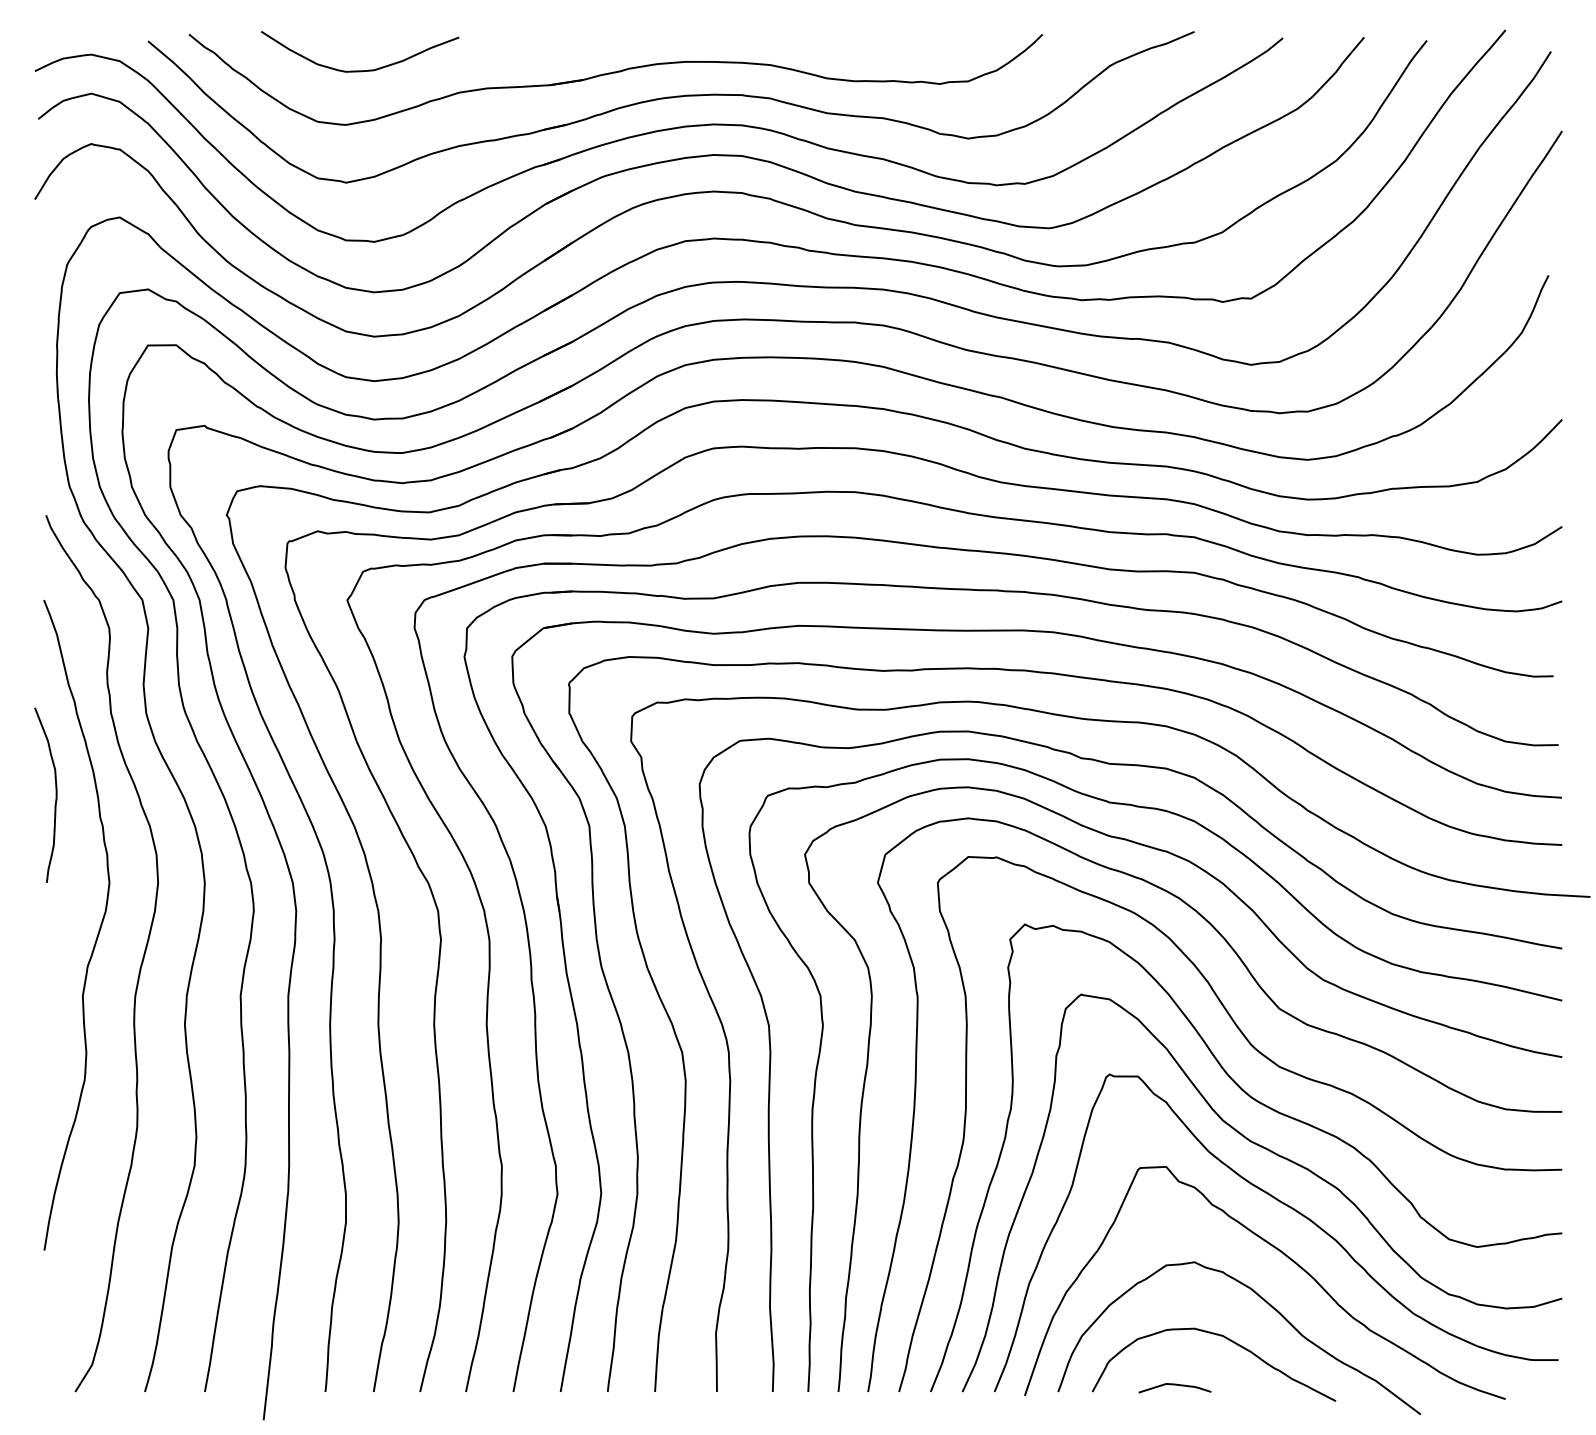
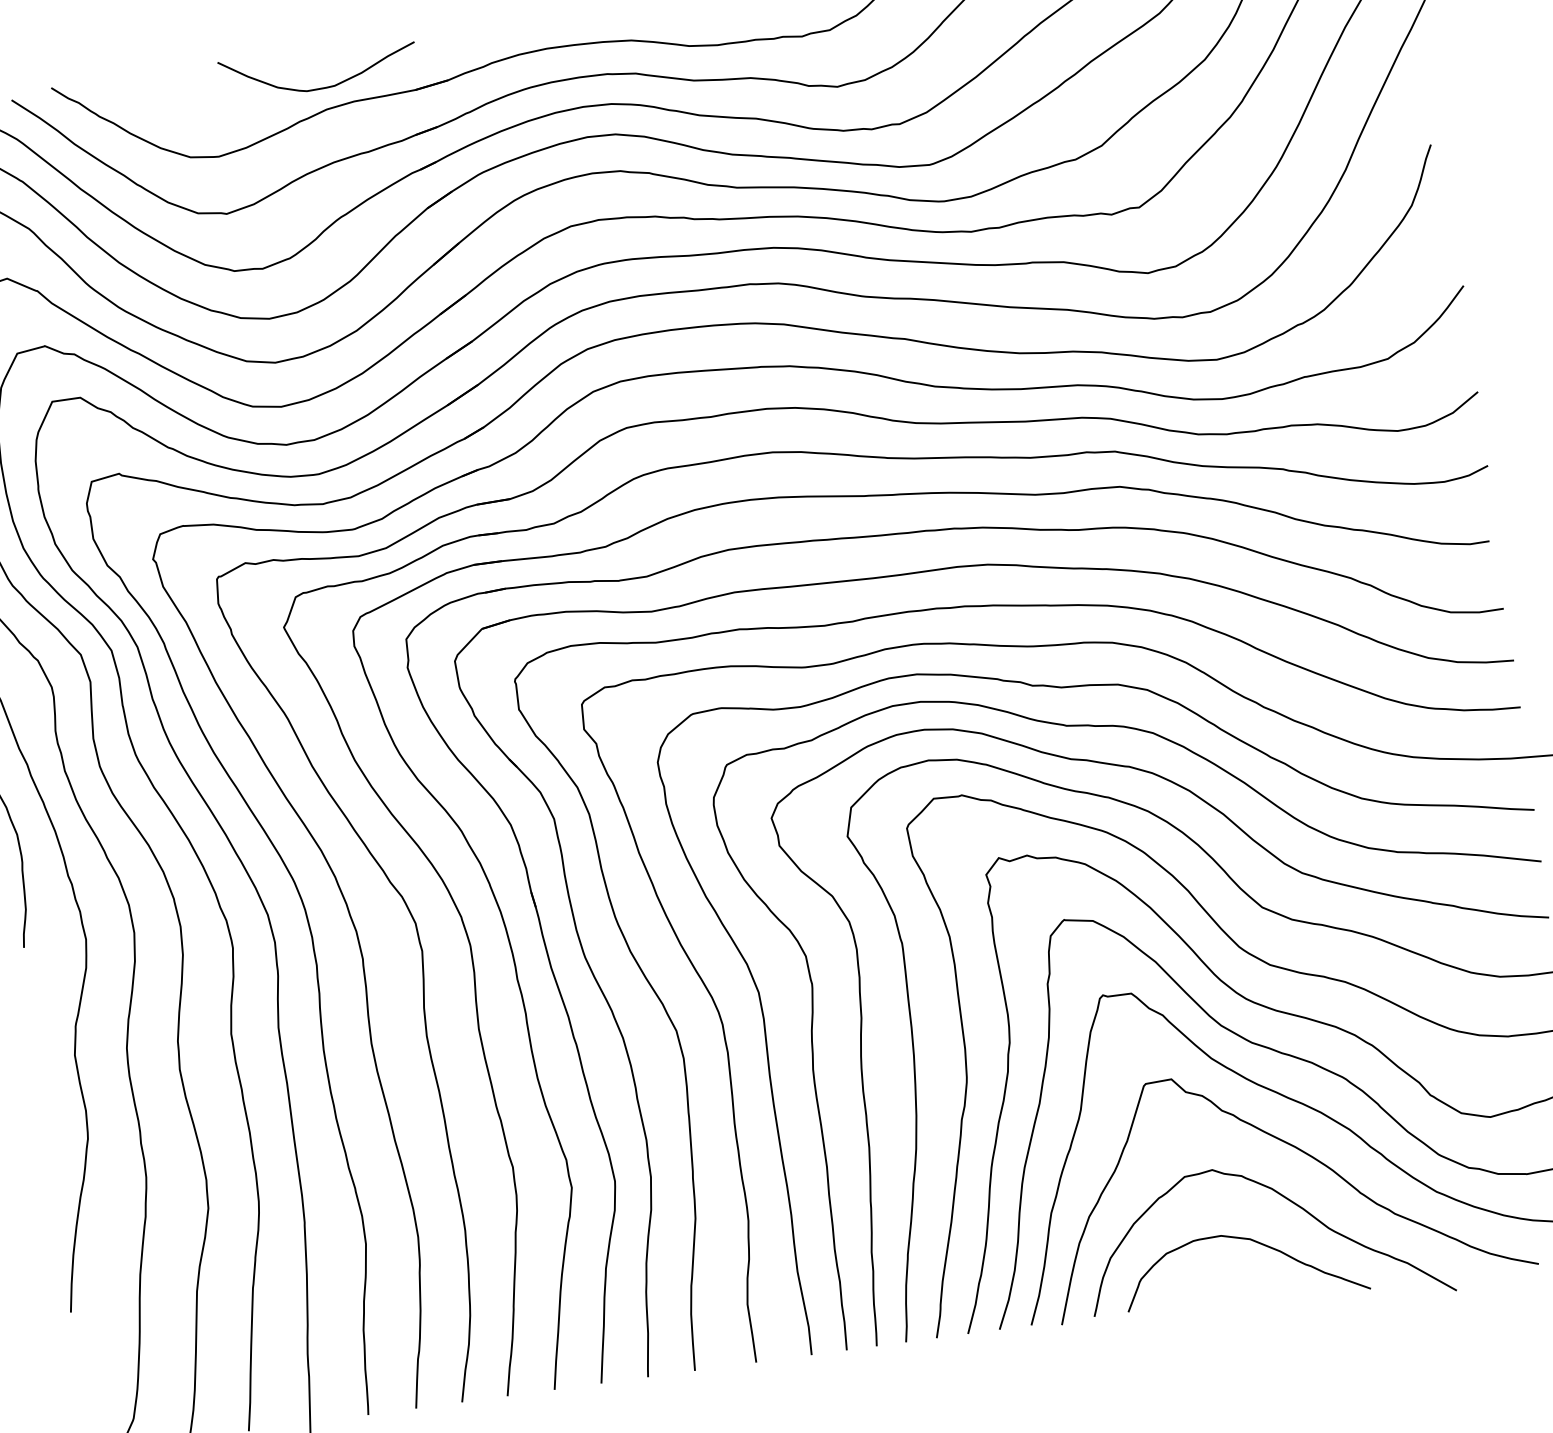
curve: (360, 70) -> (321, 87), moved
curve: (1174, 1385) -> (1208, 1294), removed

